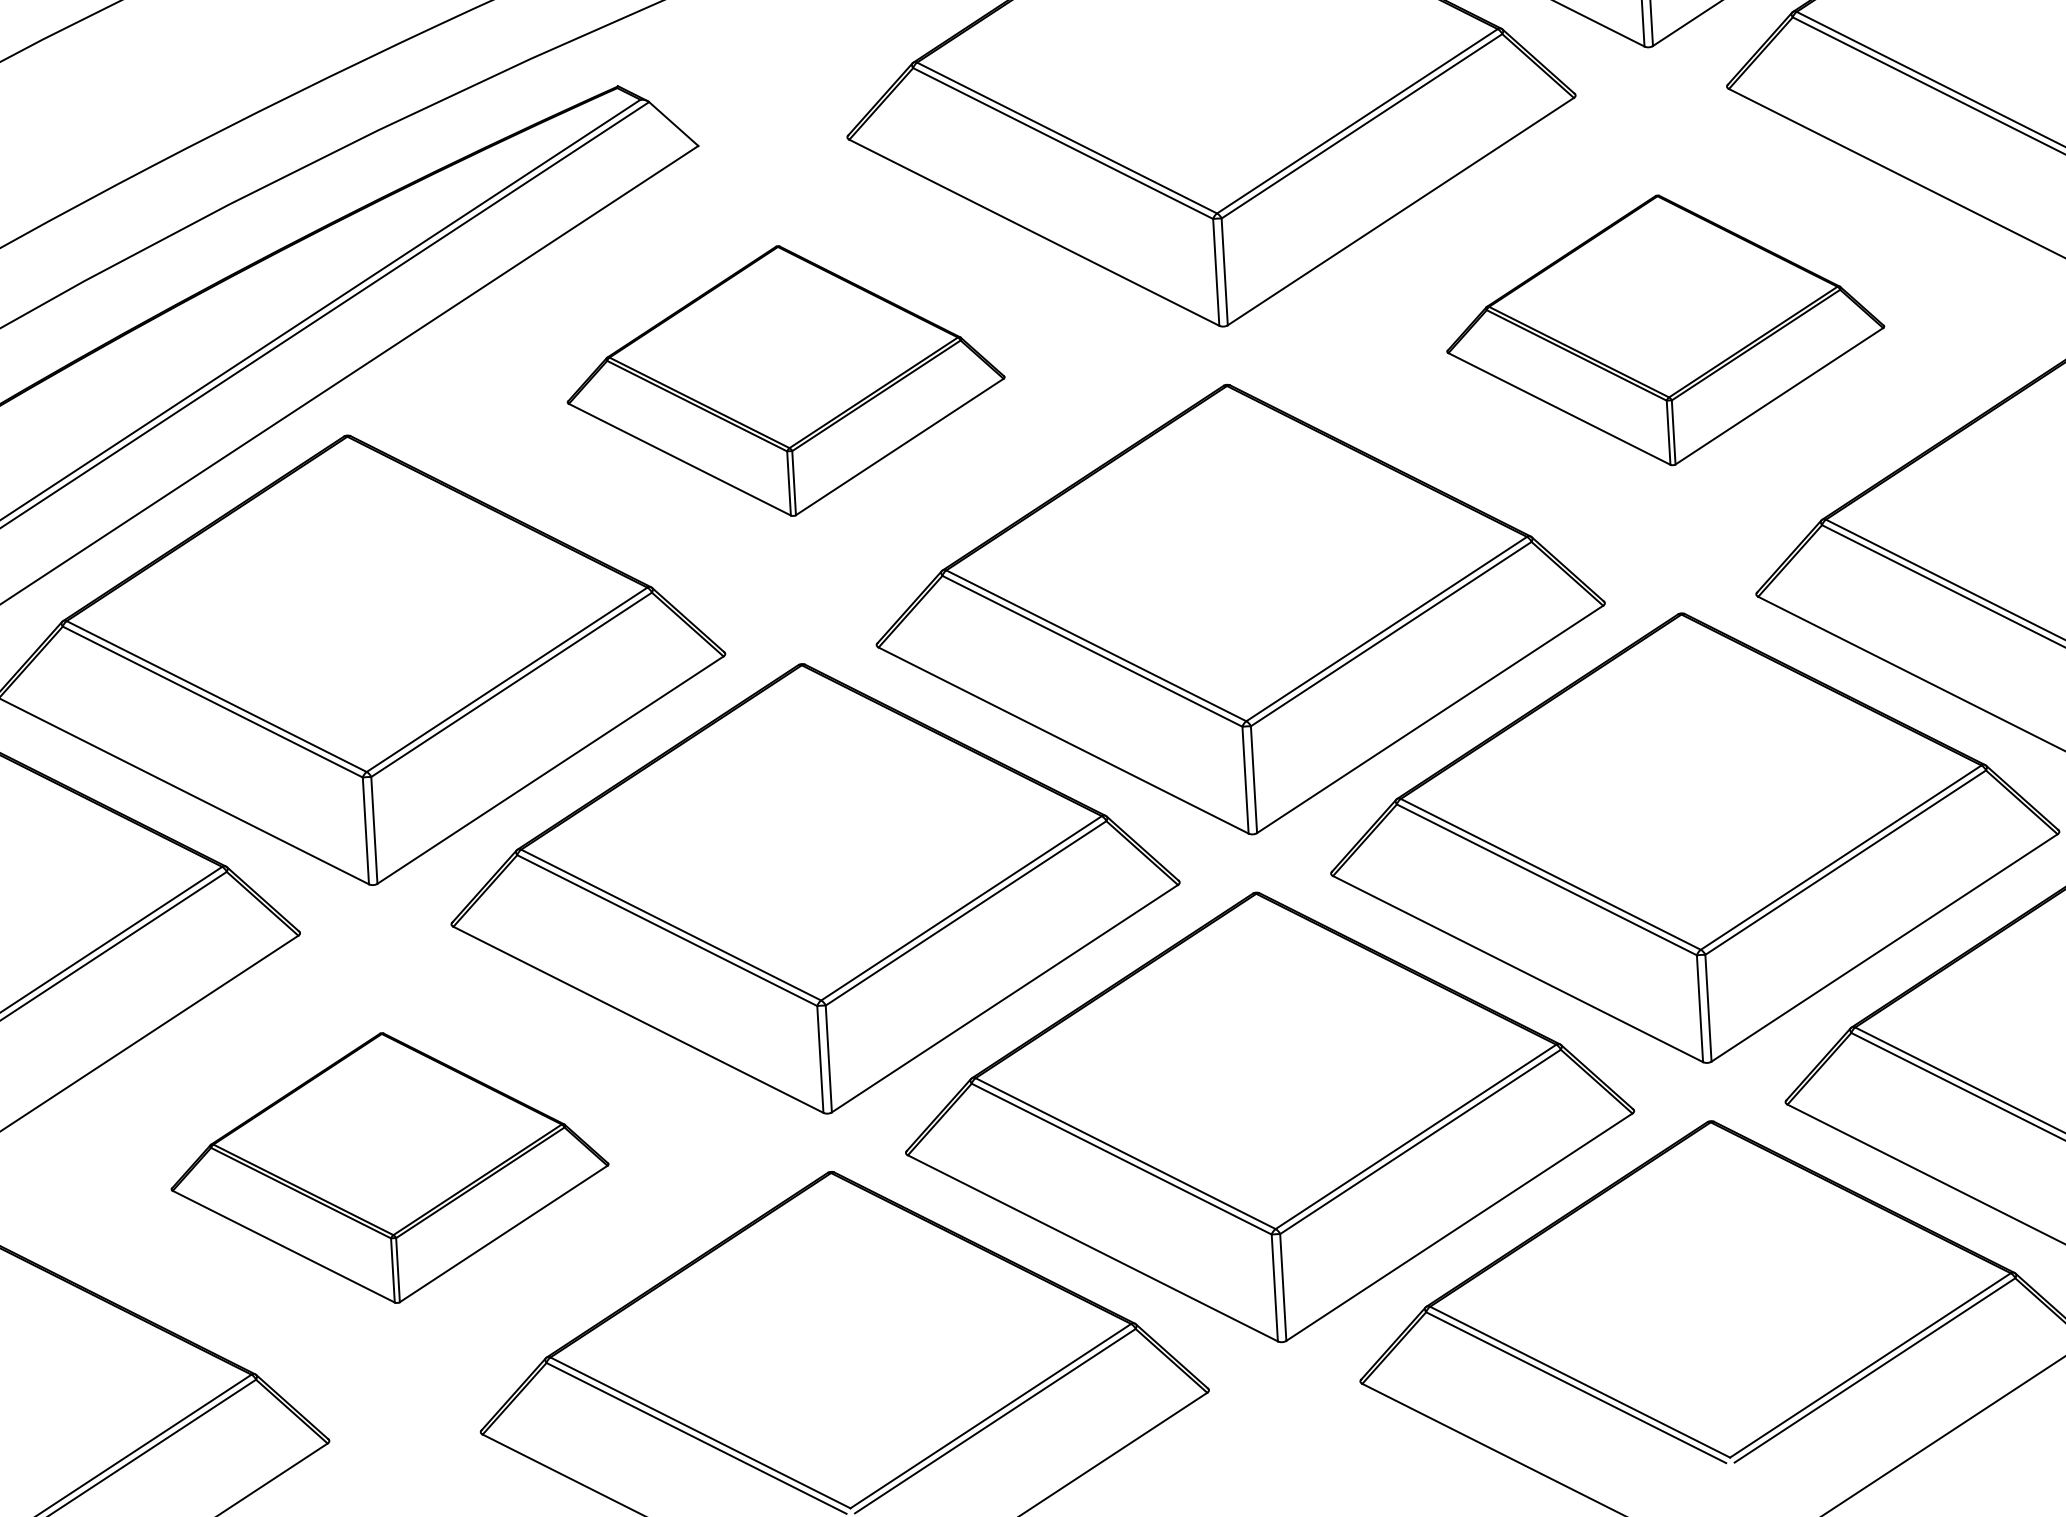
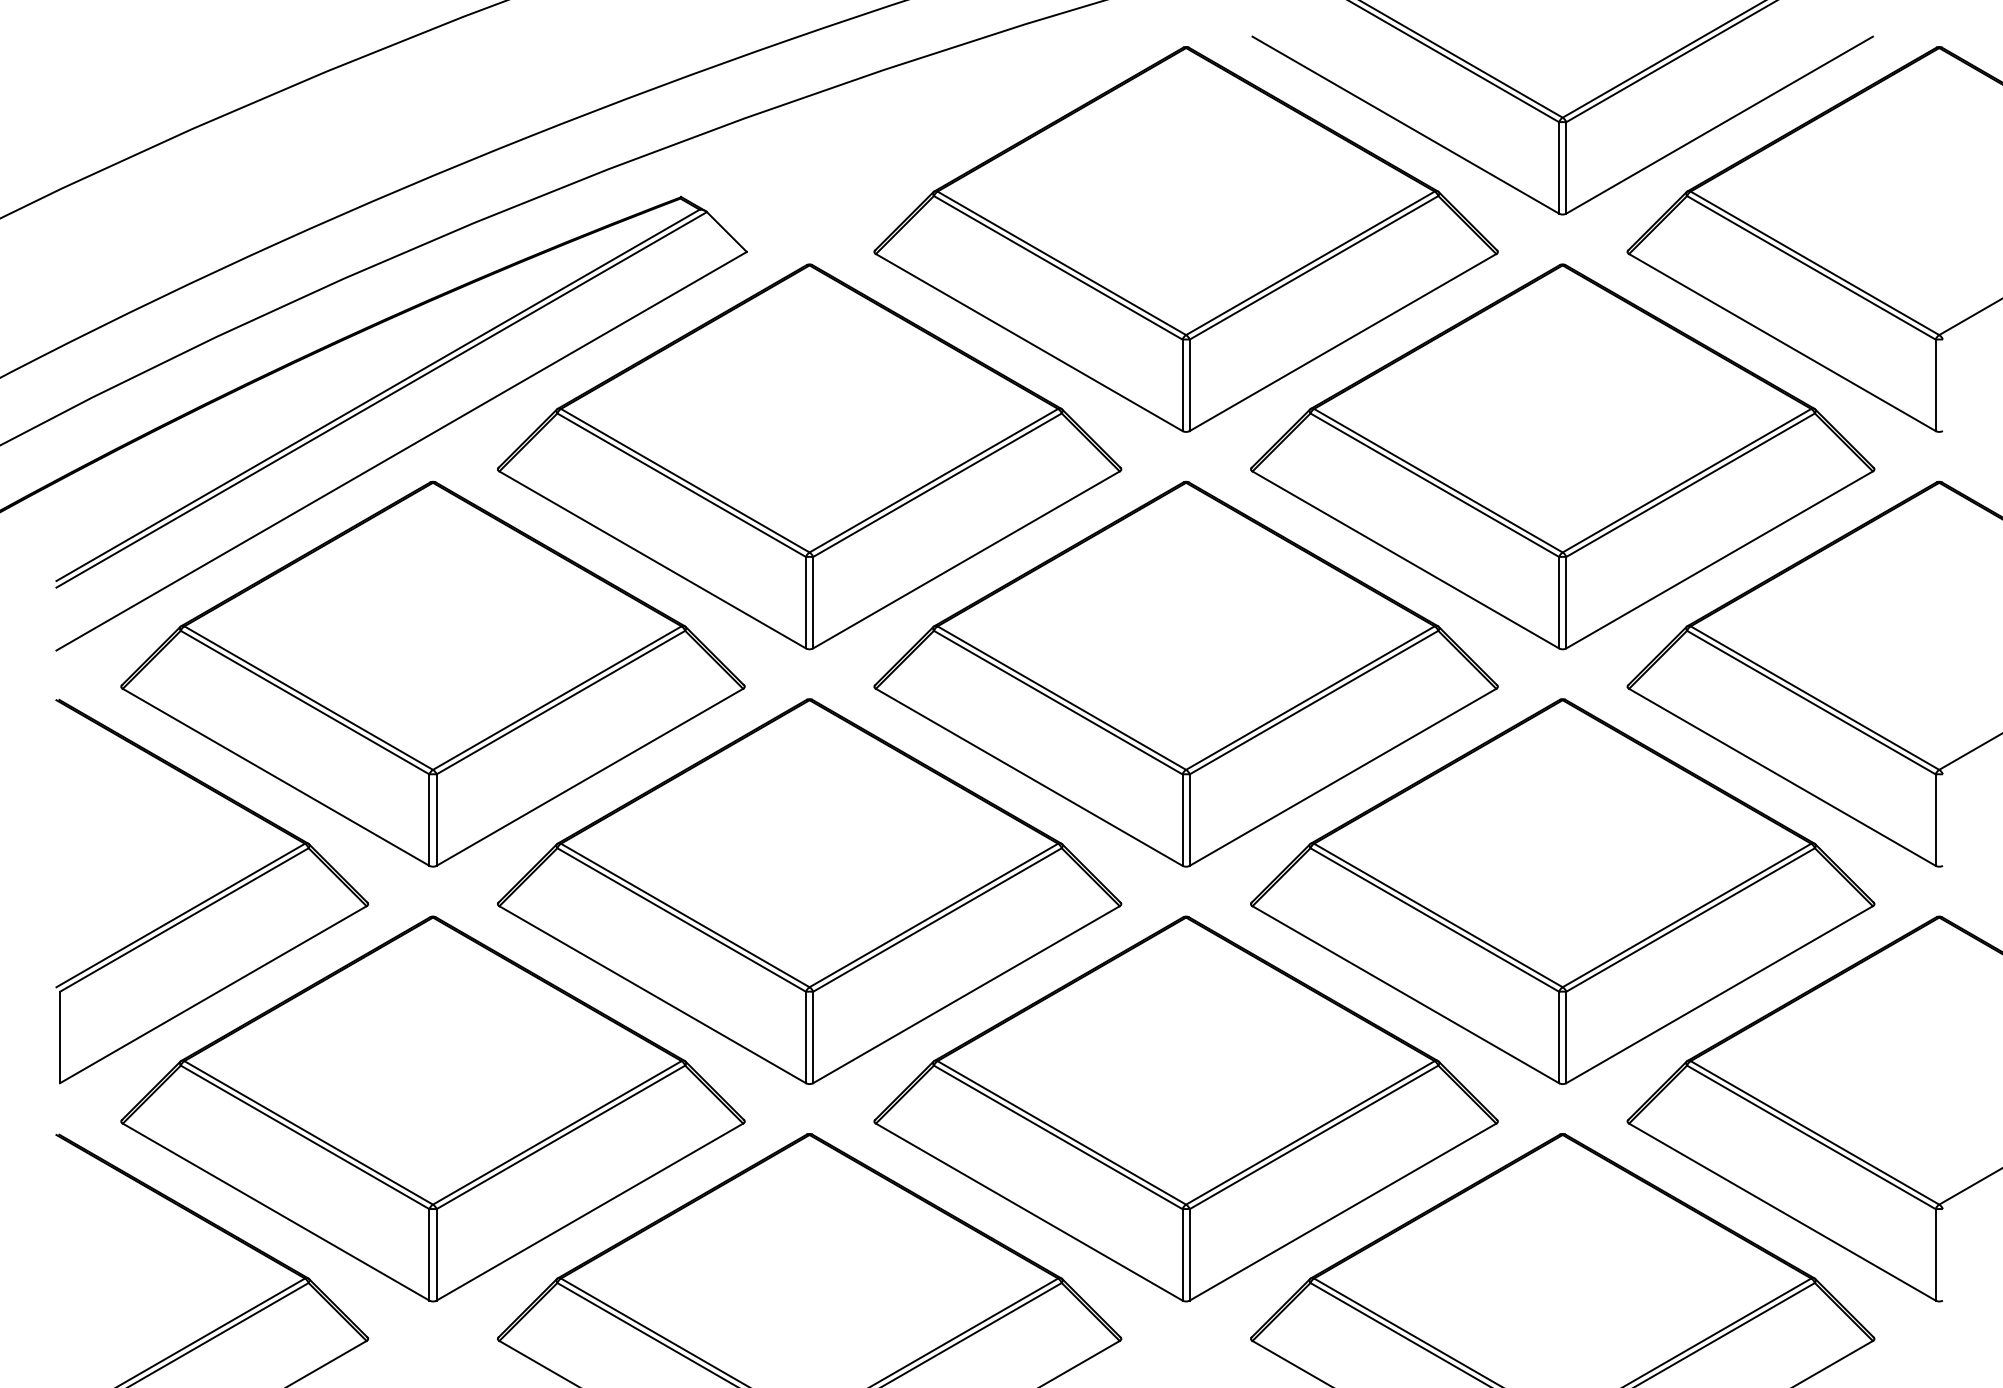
part: (1664, 329) -> (1562, 456), size x1.67
part: (785, 380) -> (809, 456), size x1.67
part: (388, 1167) -> (432, 1108), size x1.67

